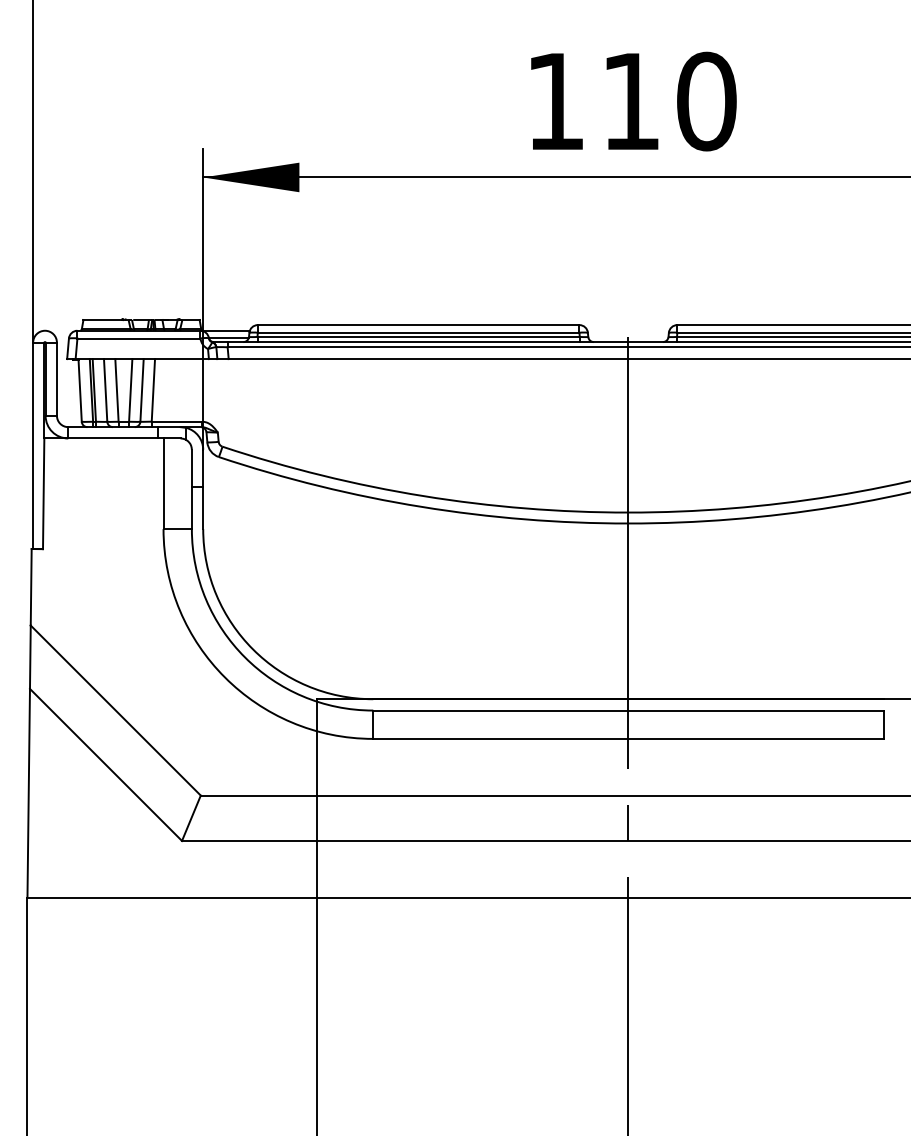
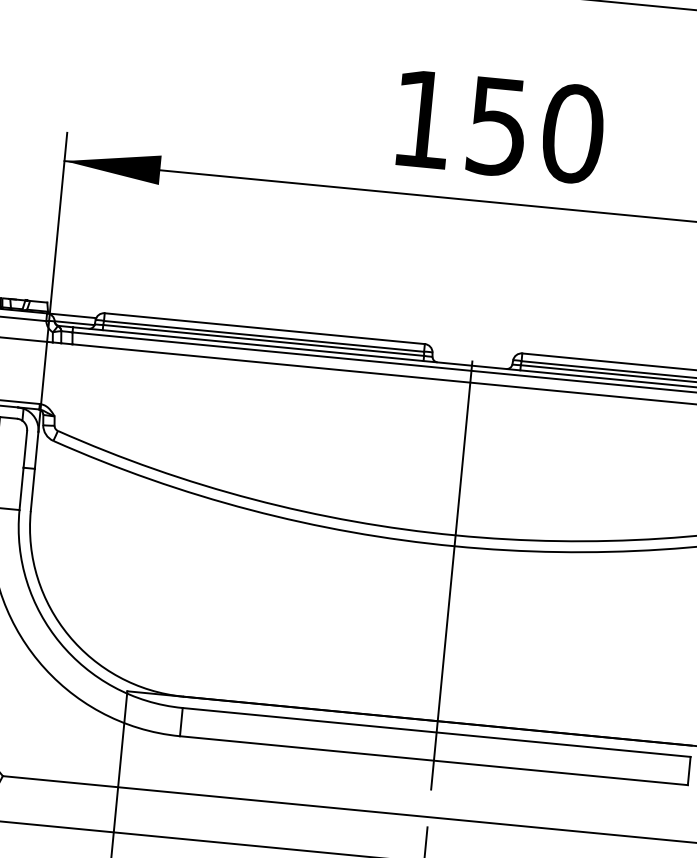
text: (630, 102) -> (497, 127), 110 -> 150

